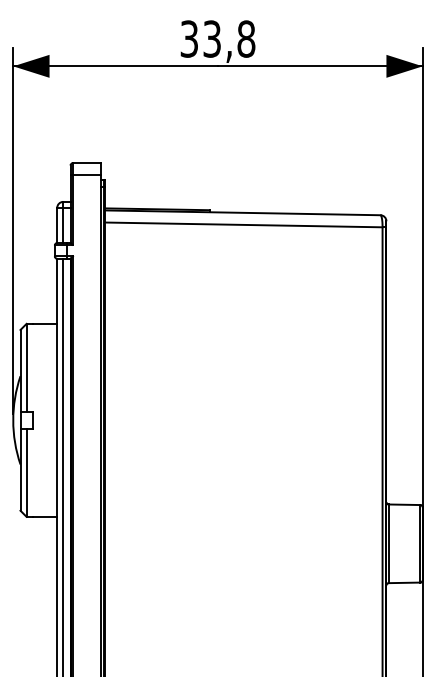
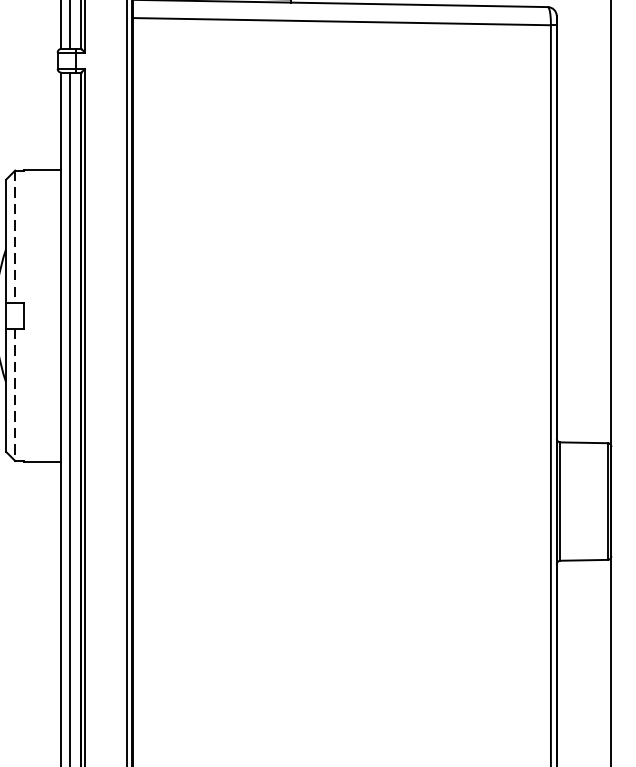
line: (26, 367) -> (15, 236), solid -> dashed
line: (26, 472) -> (15, 394), solid -> dashed

